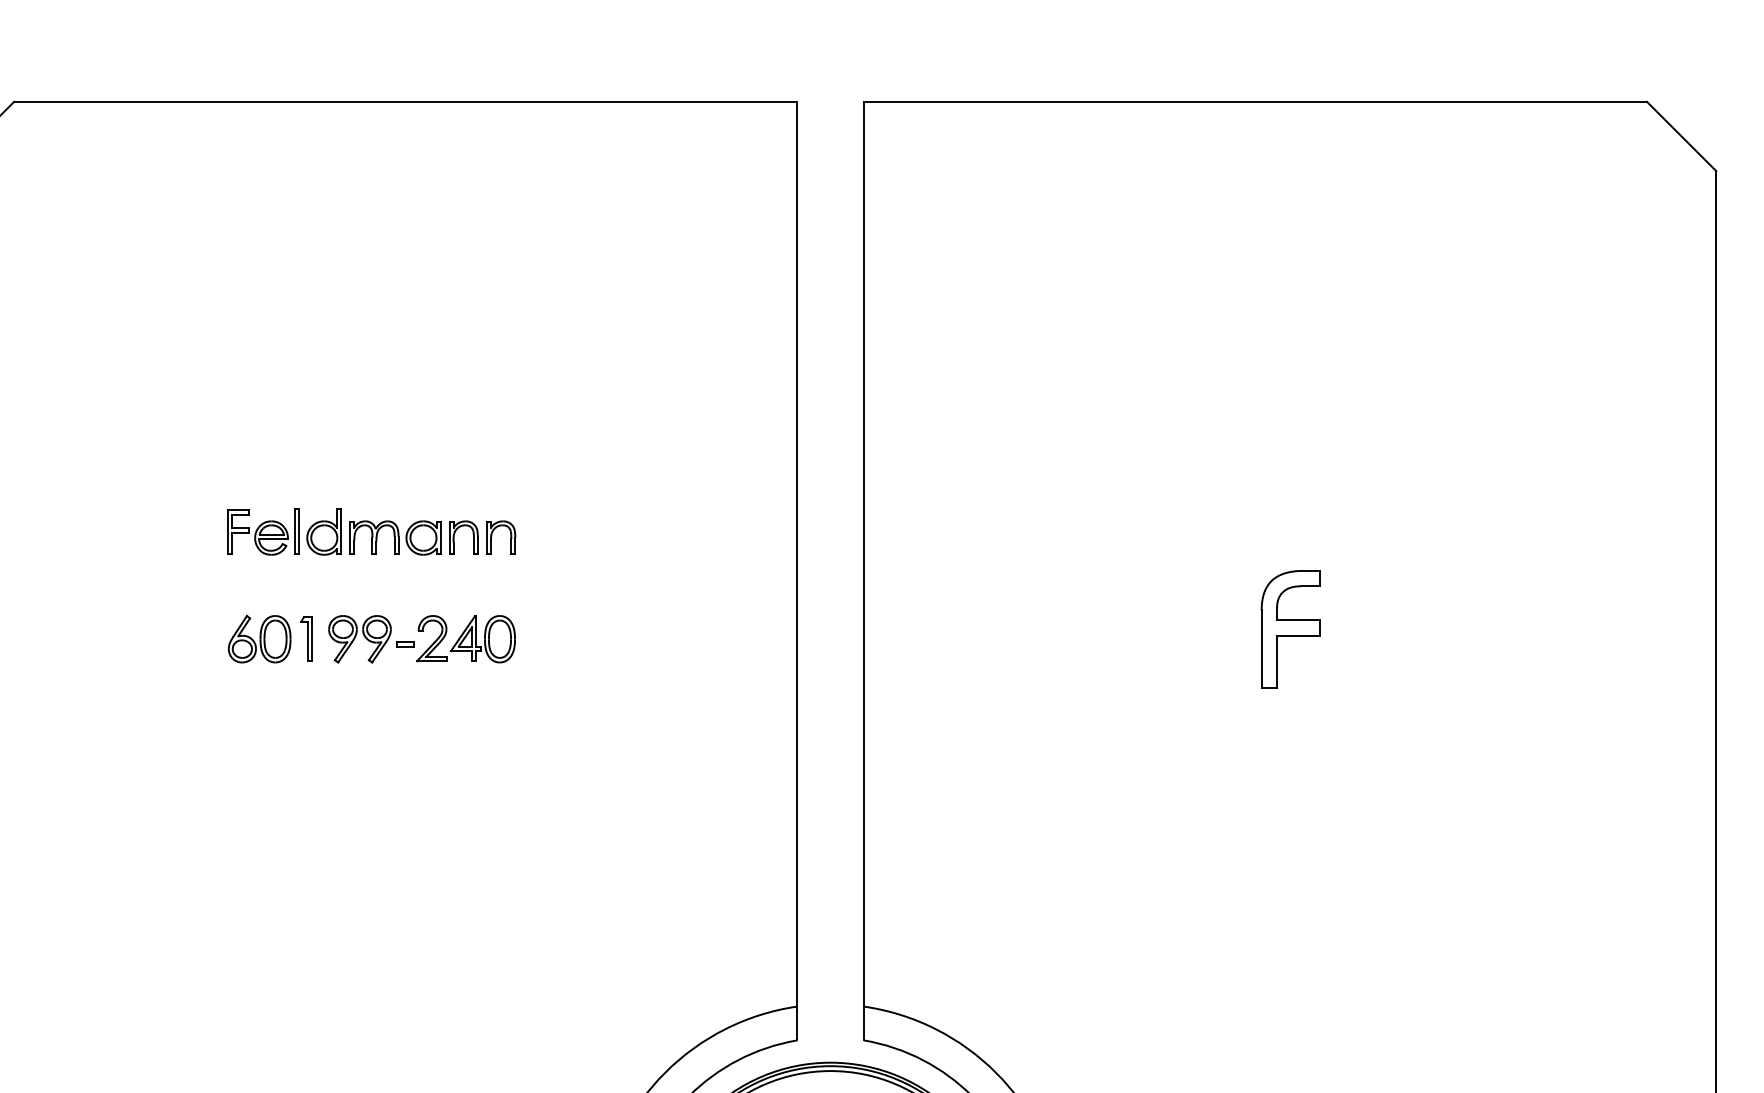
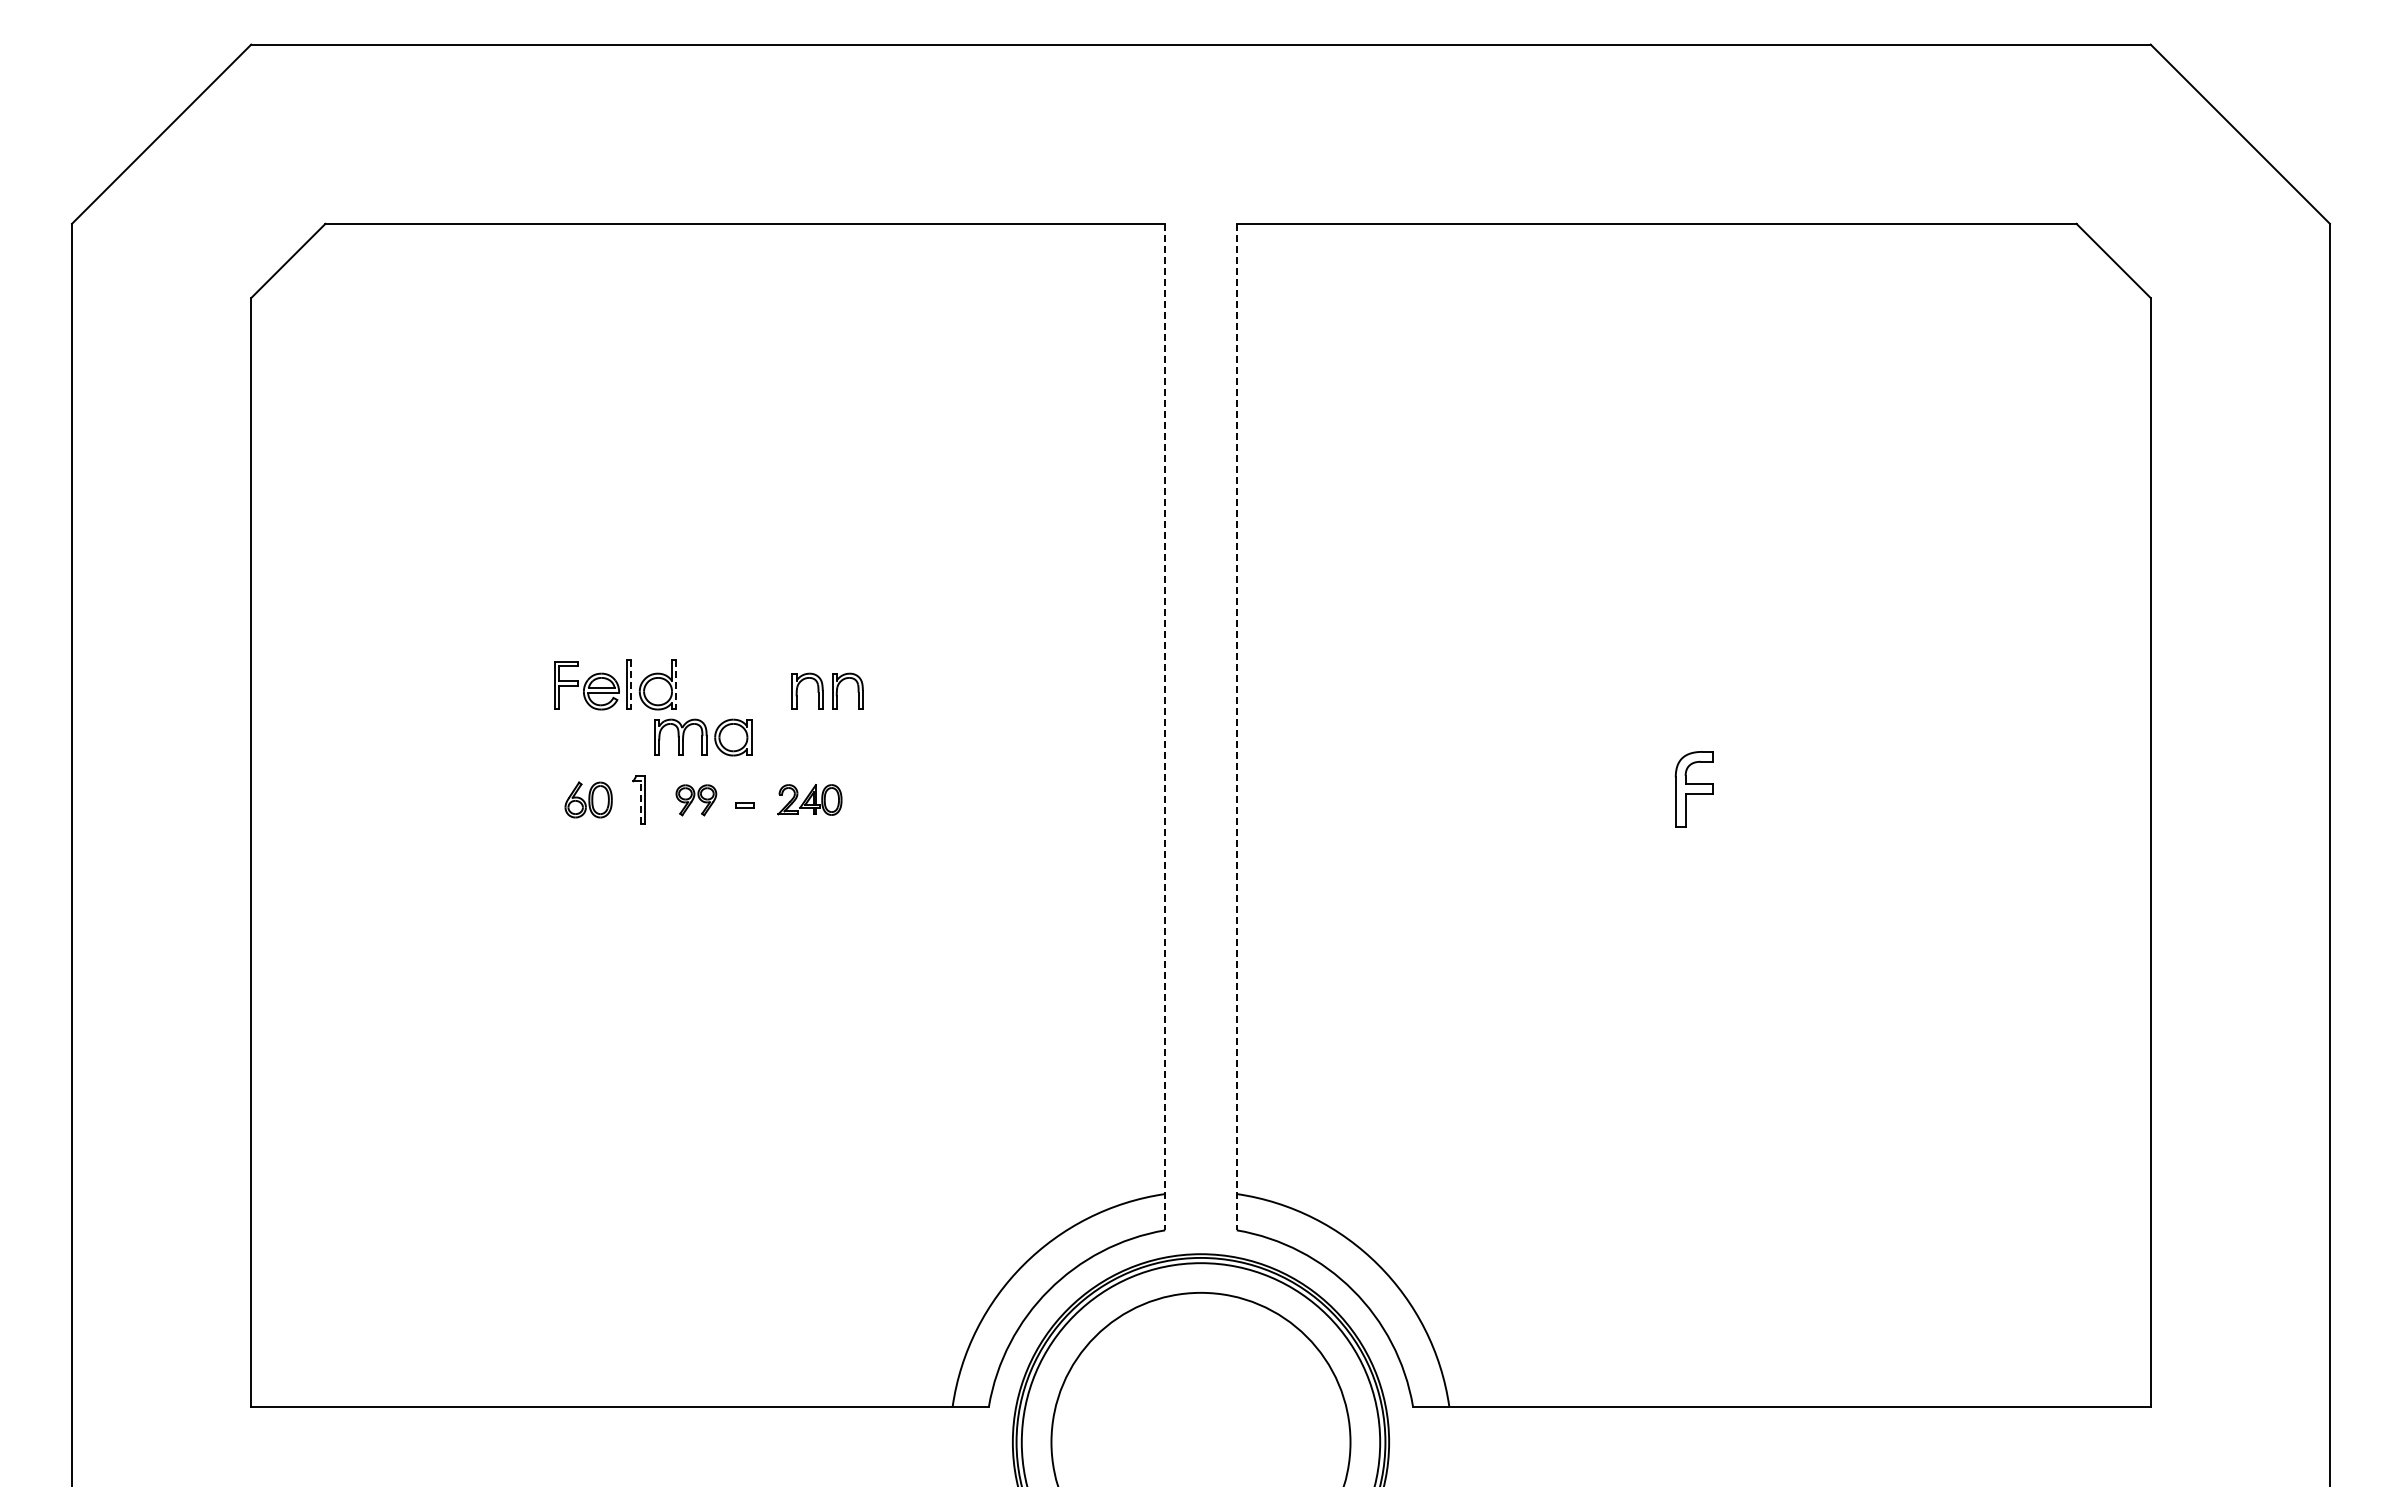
line: (299, 532) -> (631, 685), solid -> dashed
line: (341, 532) -> (676, 685), solid -> dashed
part: (395, 537) -> (703, 737), moved
line: (797, 571) -> (1165, 727), solid -> dashed
line: (863, 571) -> (1236, 727), solid -> dashed
part: (1290, 629) -> (1694, 789), size x0.6
part: (259, 638) -> (588, 799), size x0.7
part: (465, 638) -> (809, 799), size x0.6
part: (360, 639) -> (696, 800), size x0.6
line: (307, 641) -> (640, 802), solid -> dashed

